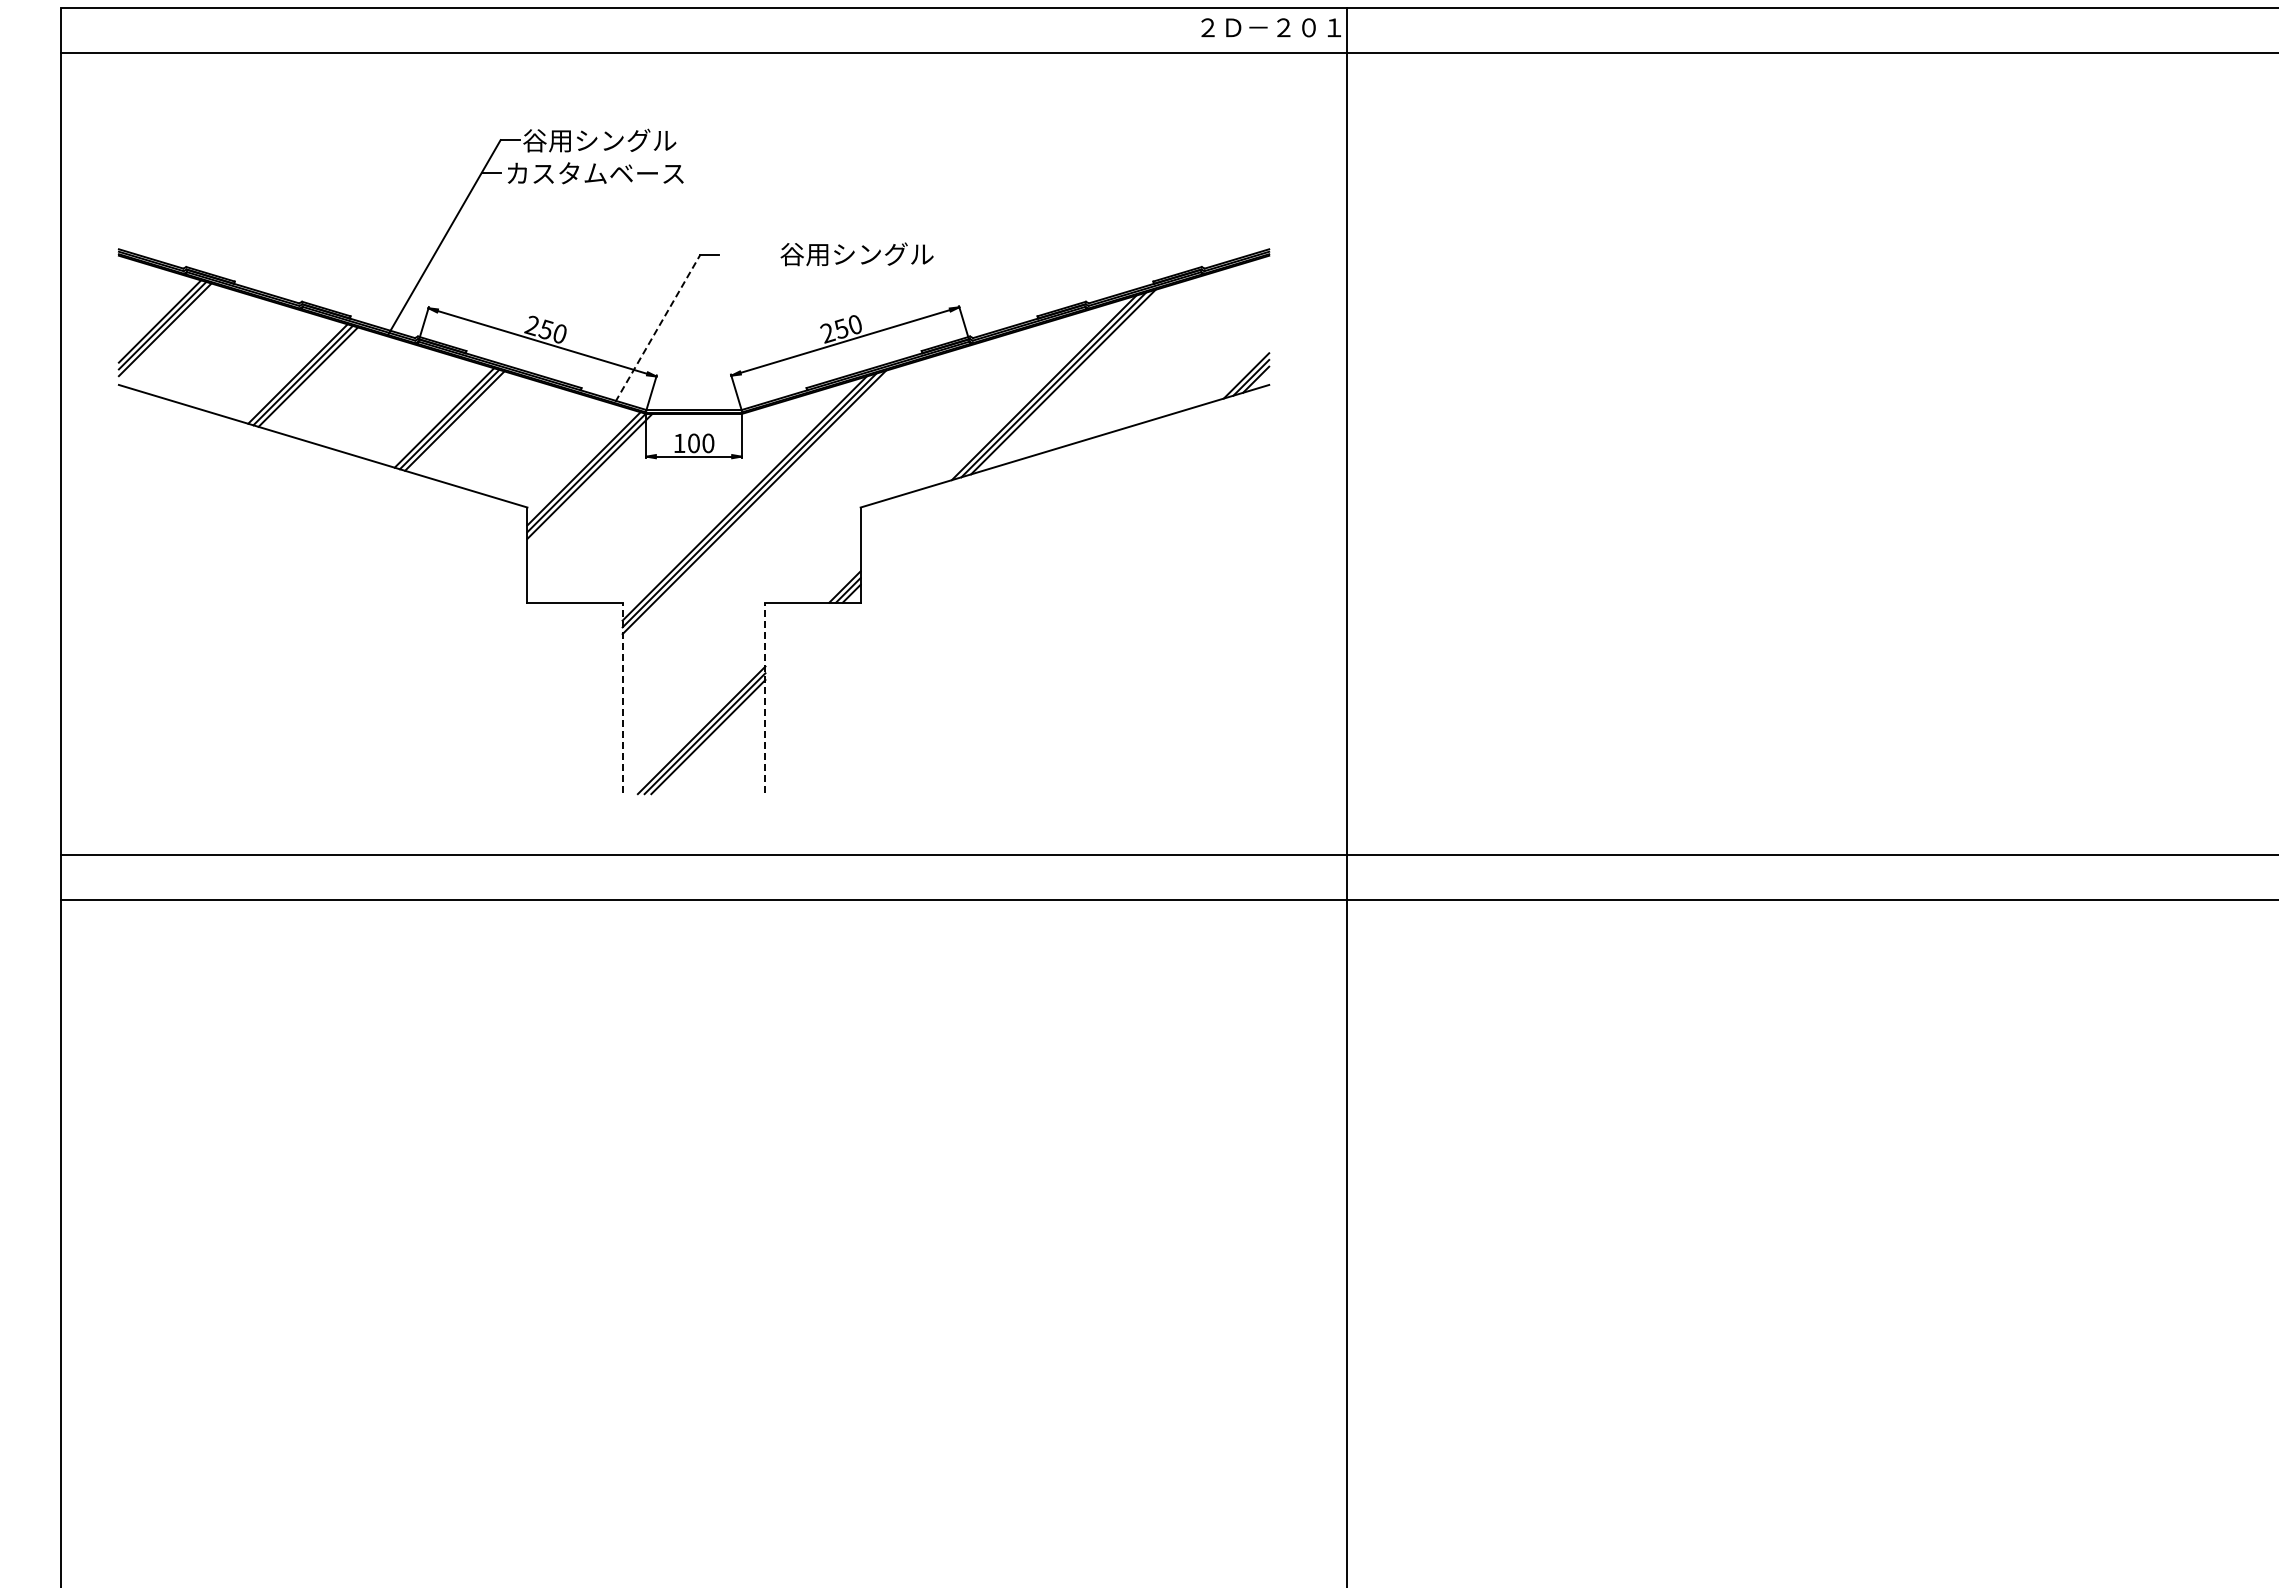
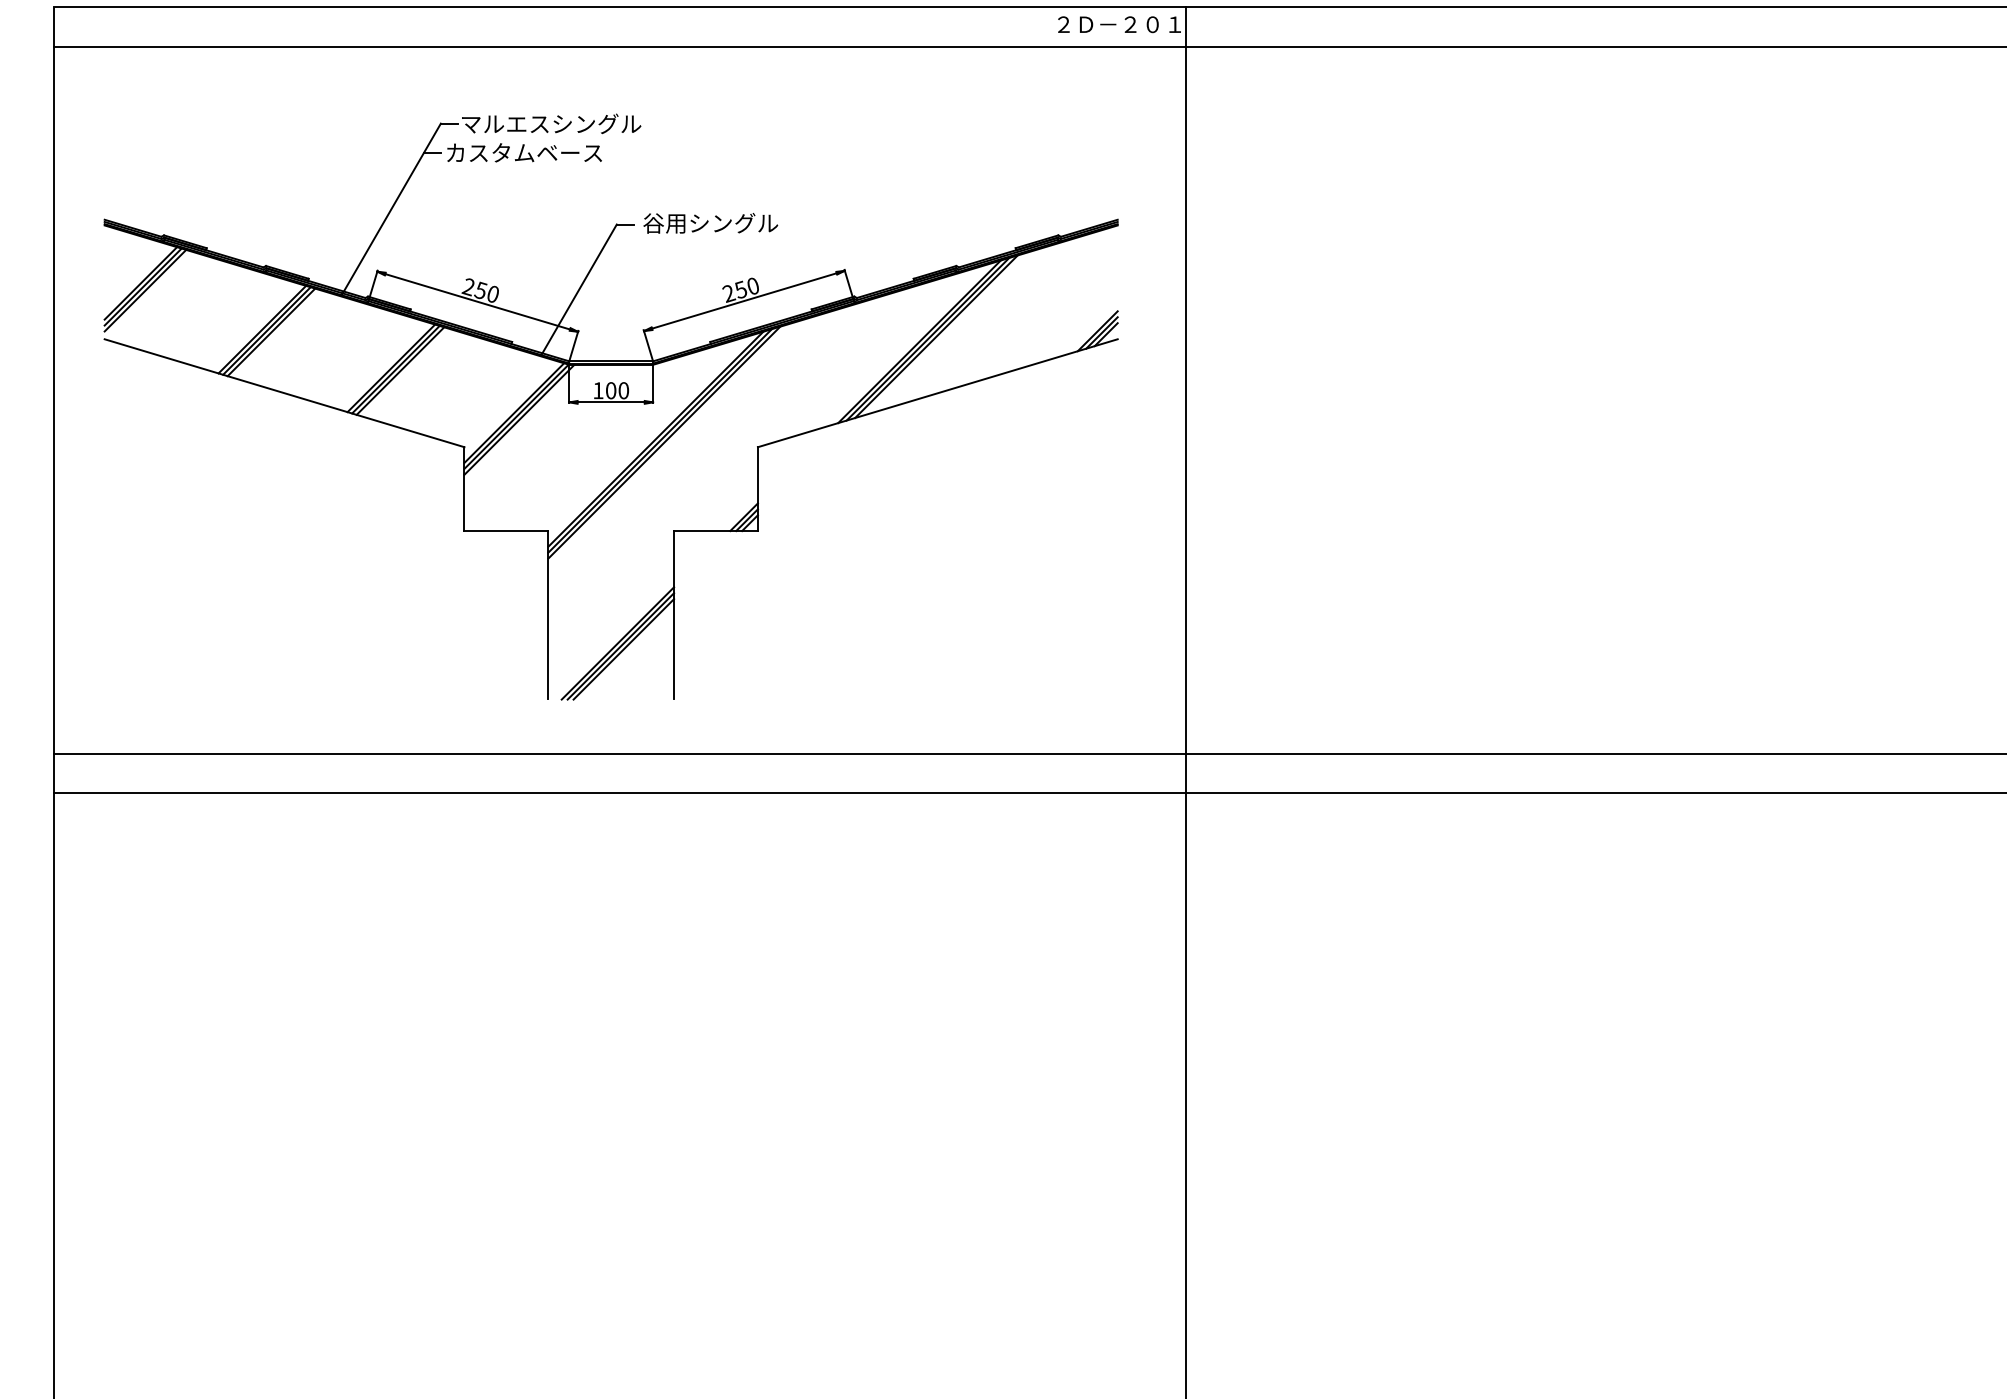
text: (625, 140) -> (550, 123), 谷用シングル -> マルエスシングル
text: (856, 254) -> (710, 223), moved
line: (657, 328) -> (579, 289), dashed -> solid
line: (622, 697) -> (548, 614), dashed -> solid
line: (765, 697) -> (674, 614), dashed -> solid

